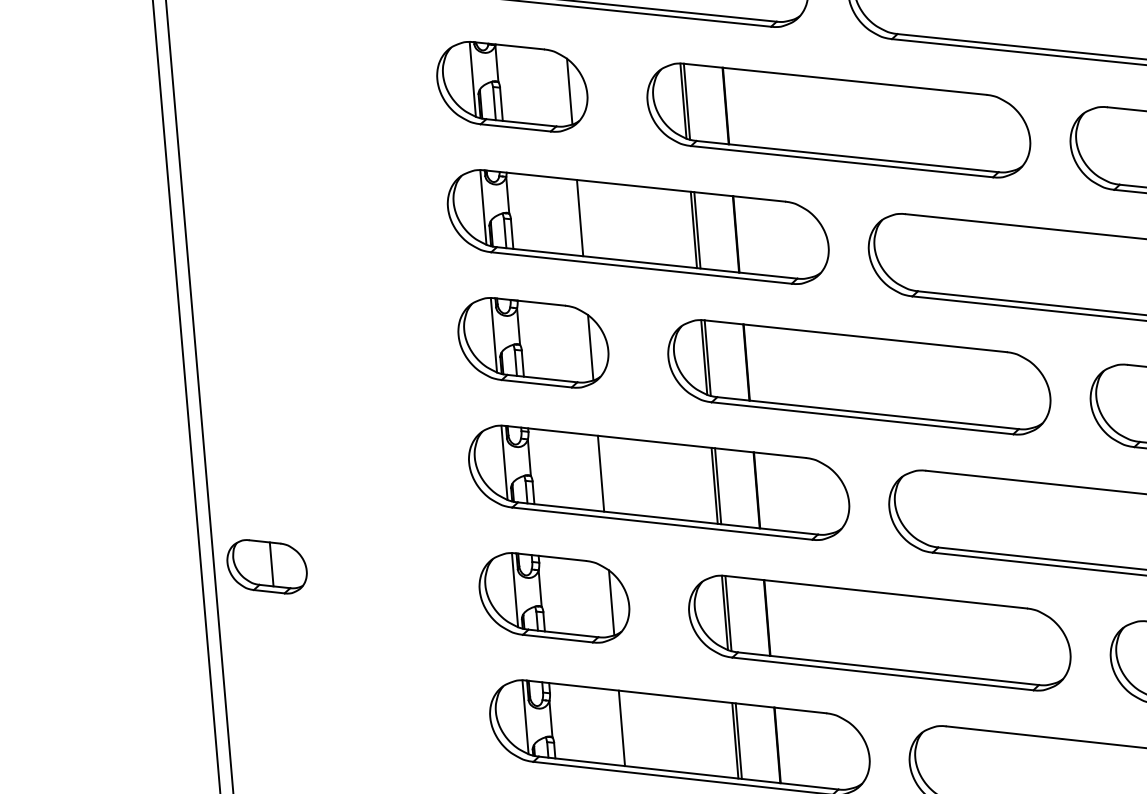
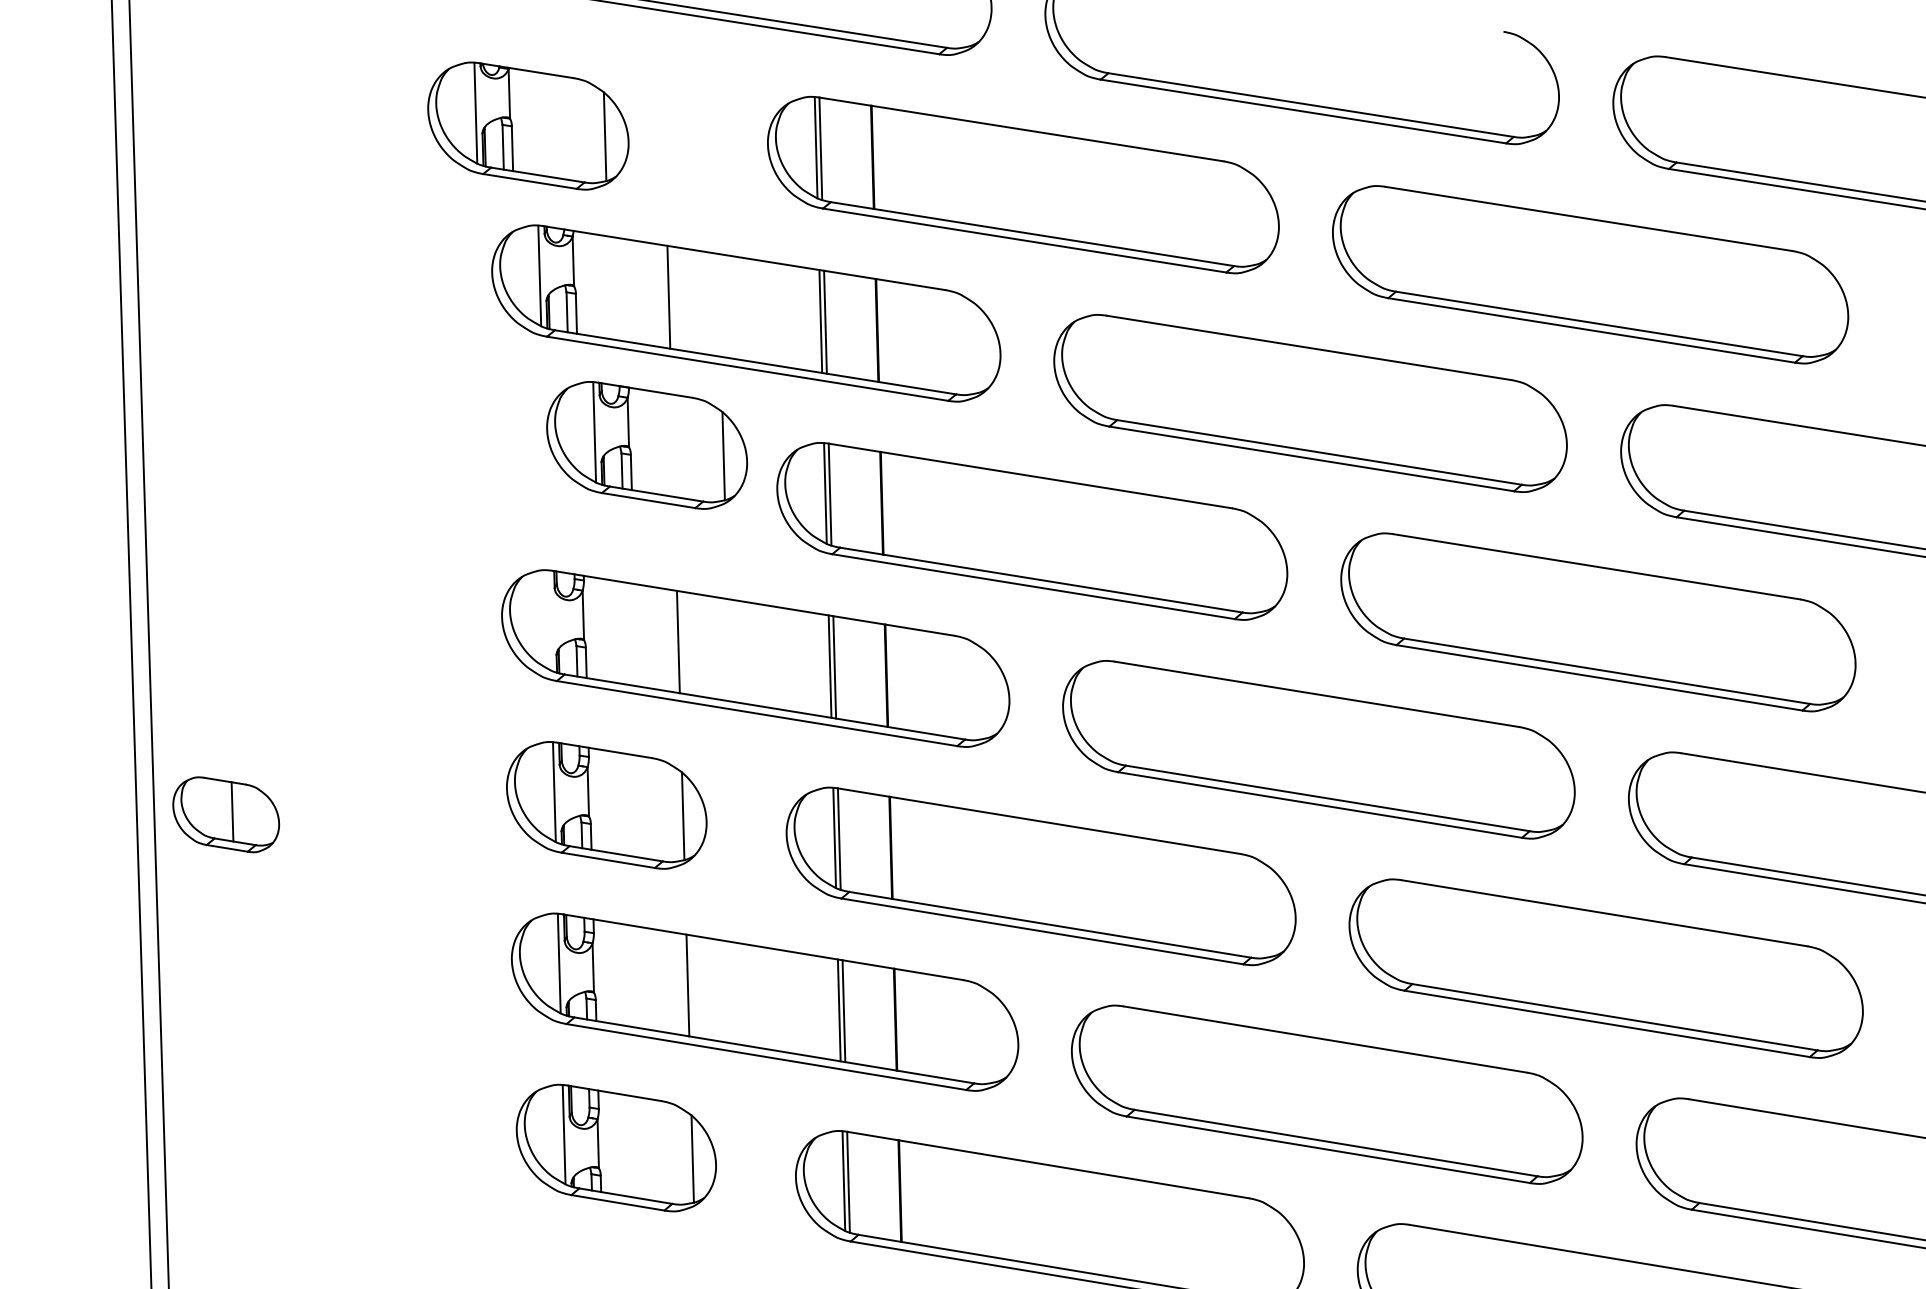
part: (512, 86) -> (528, 125), moved
part: (533, 342) -> (647, 445), moved
line: (504, 462) -> (549, 620), removed
part: (267, 566) -> (226, 814), moved

